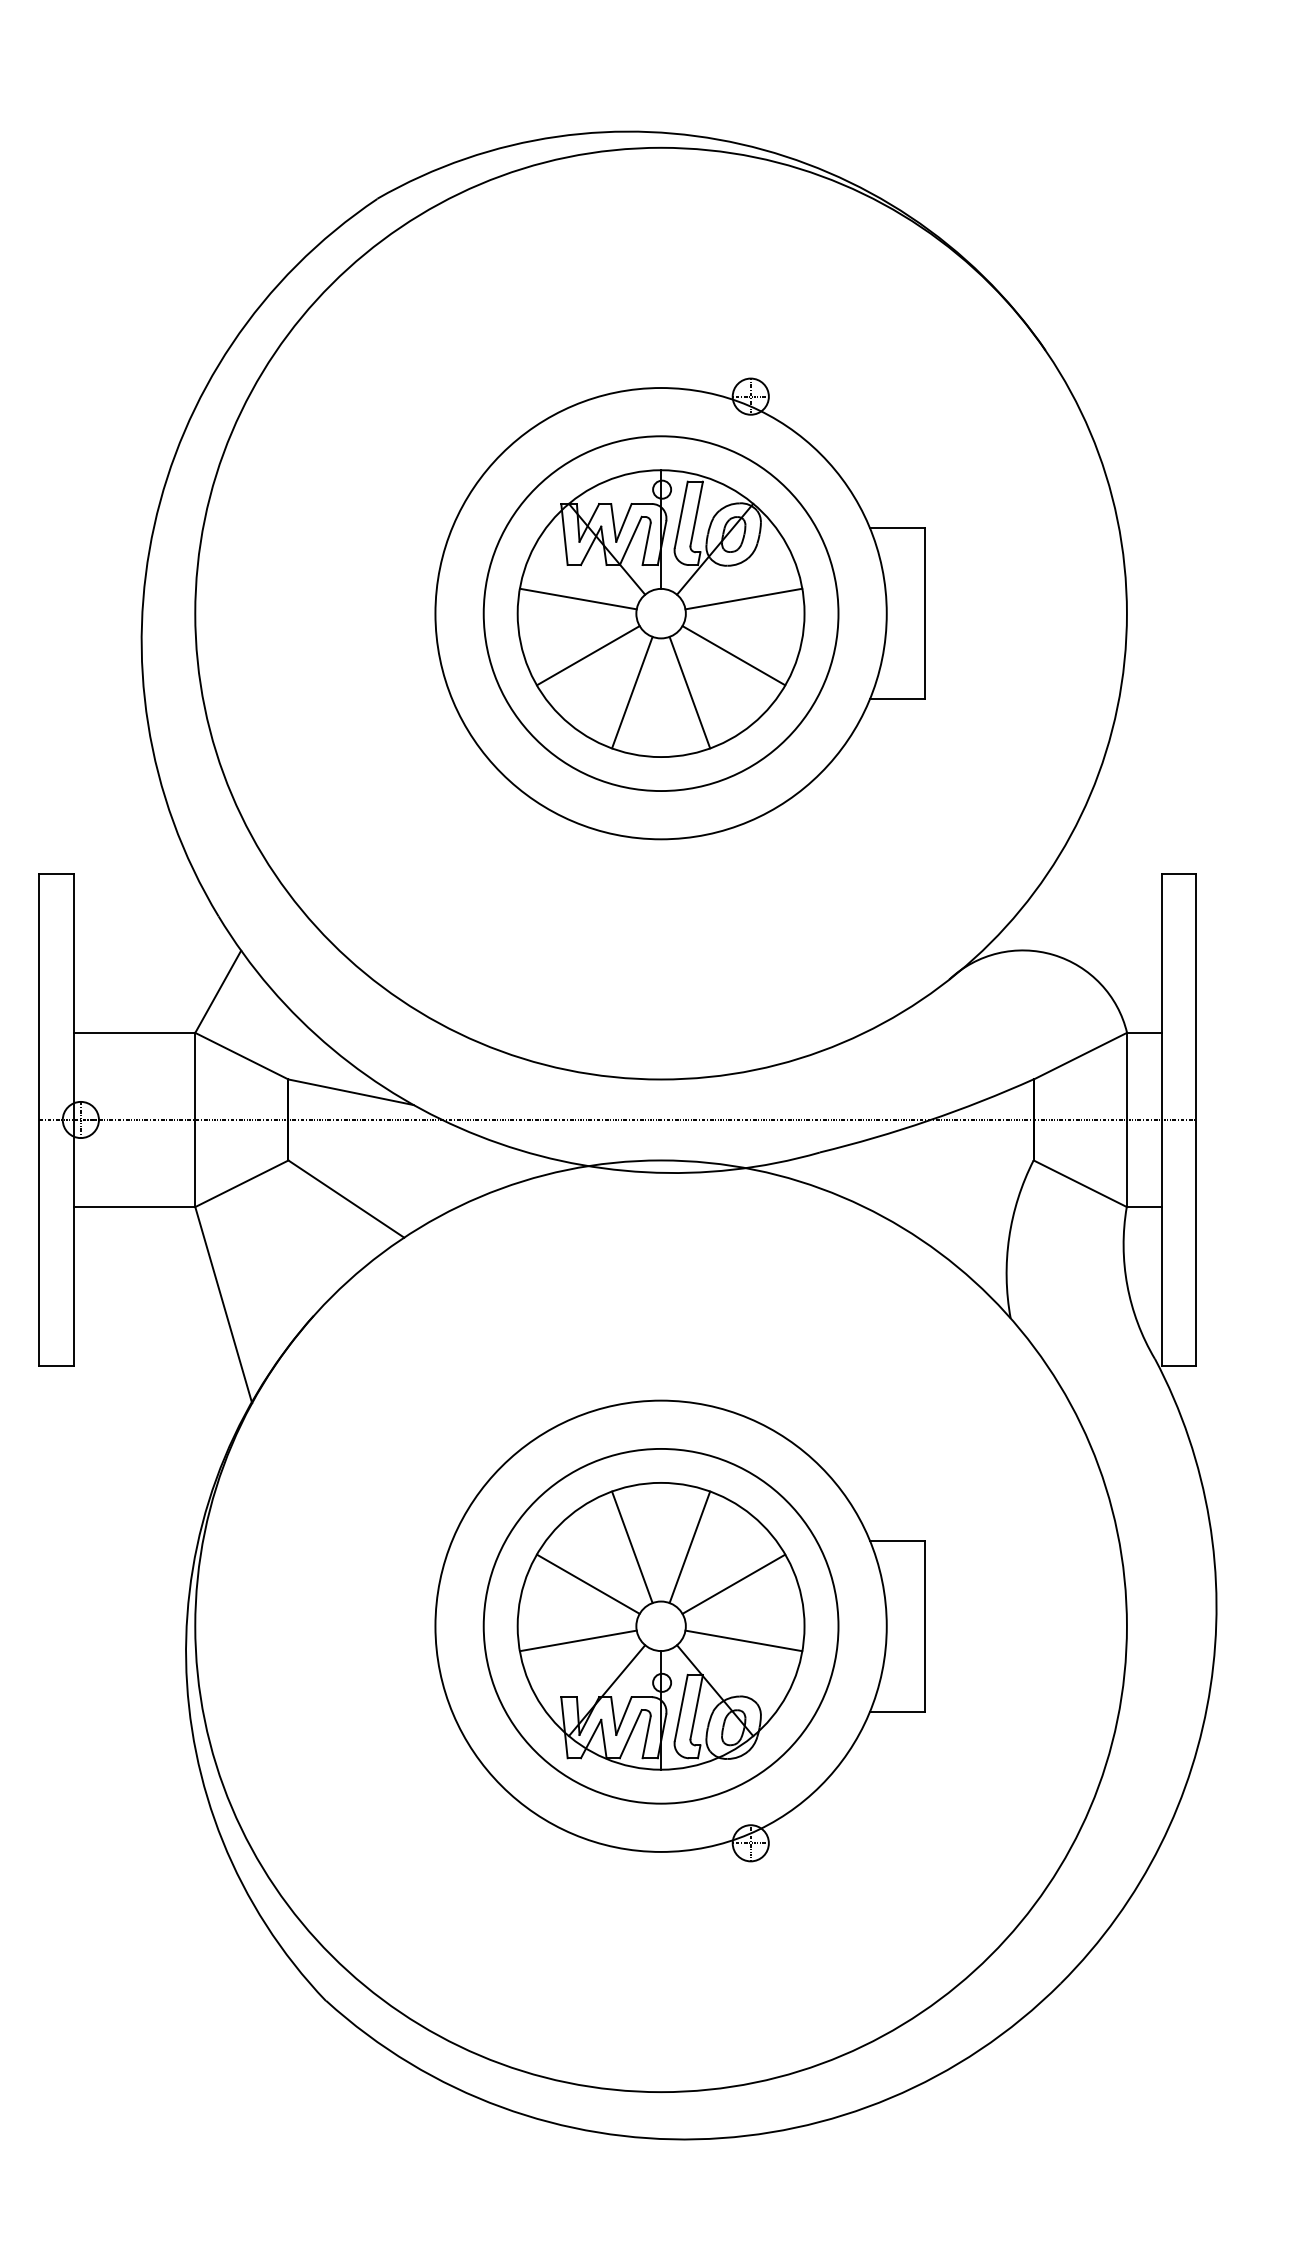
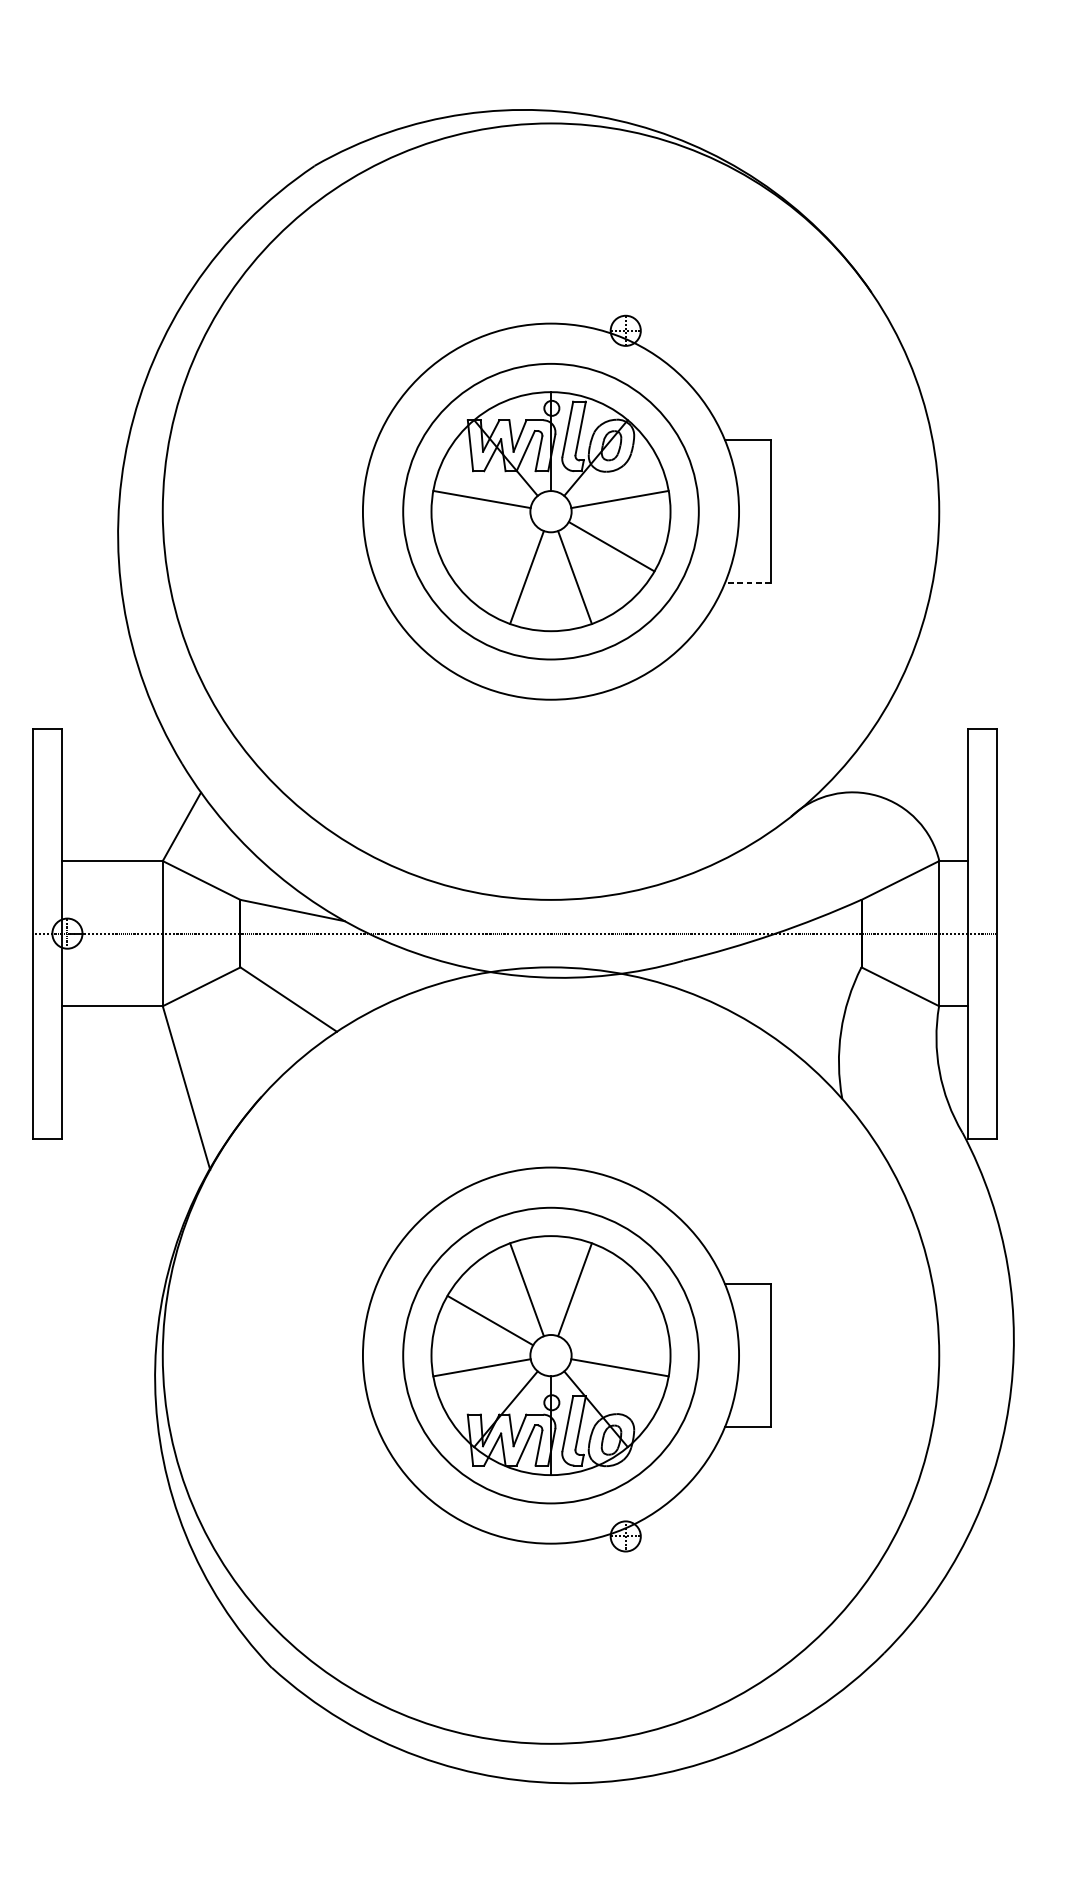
line: (588, 655) -> (490, 546), removed
line: (896, 699) -> (747, 583), solid -> dashed
line: (733, 1583) -> (611, 1319), removed

